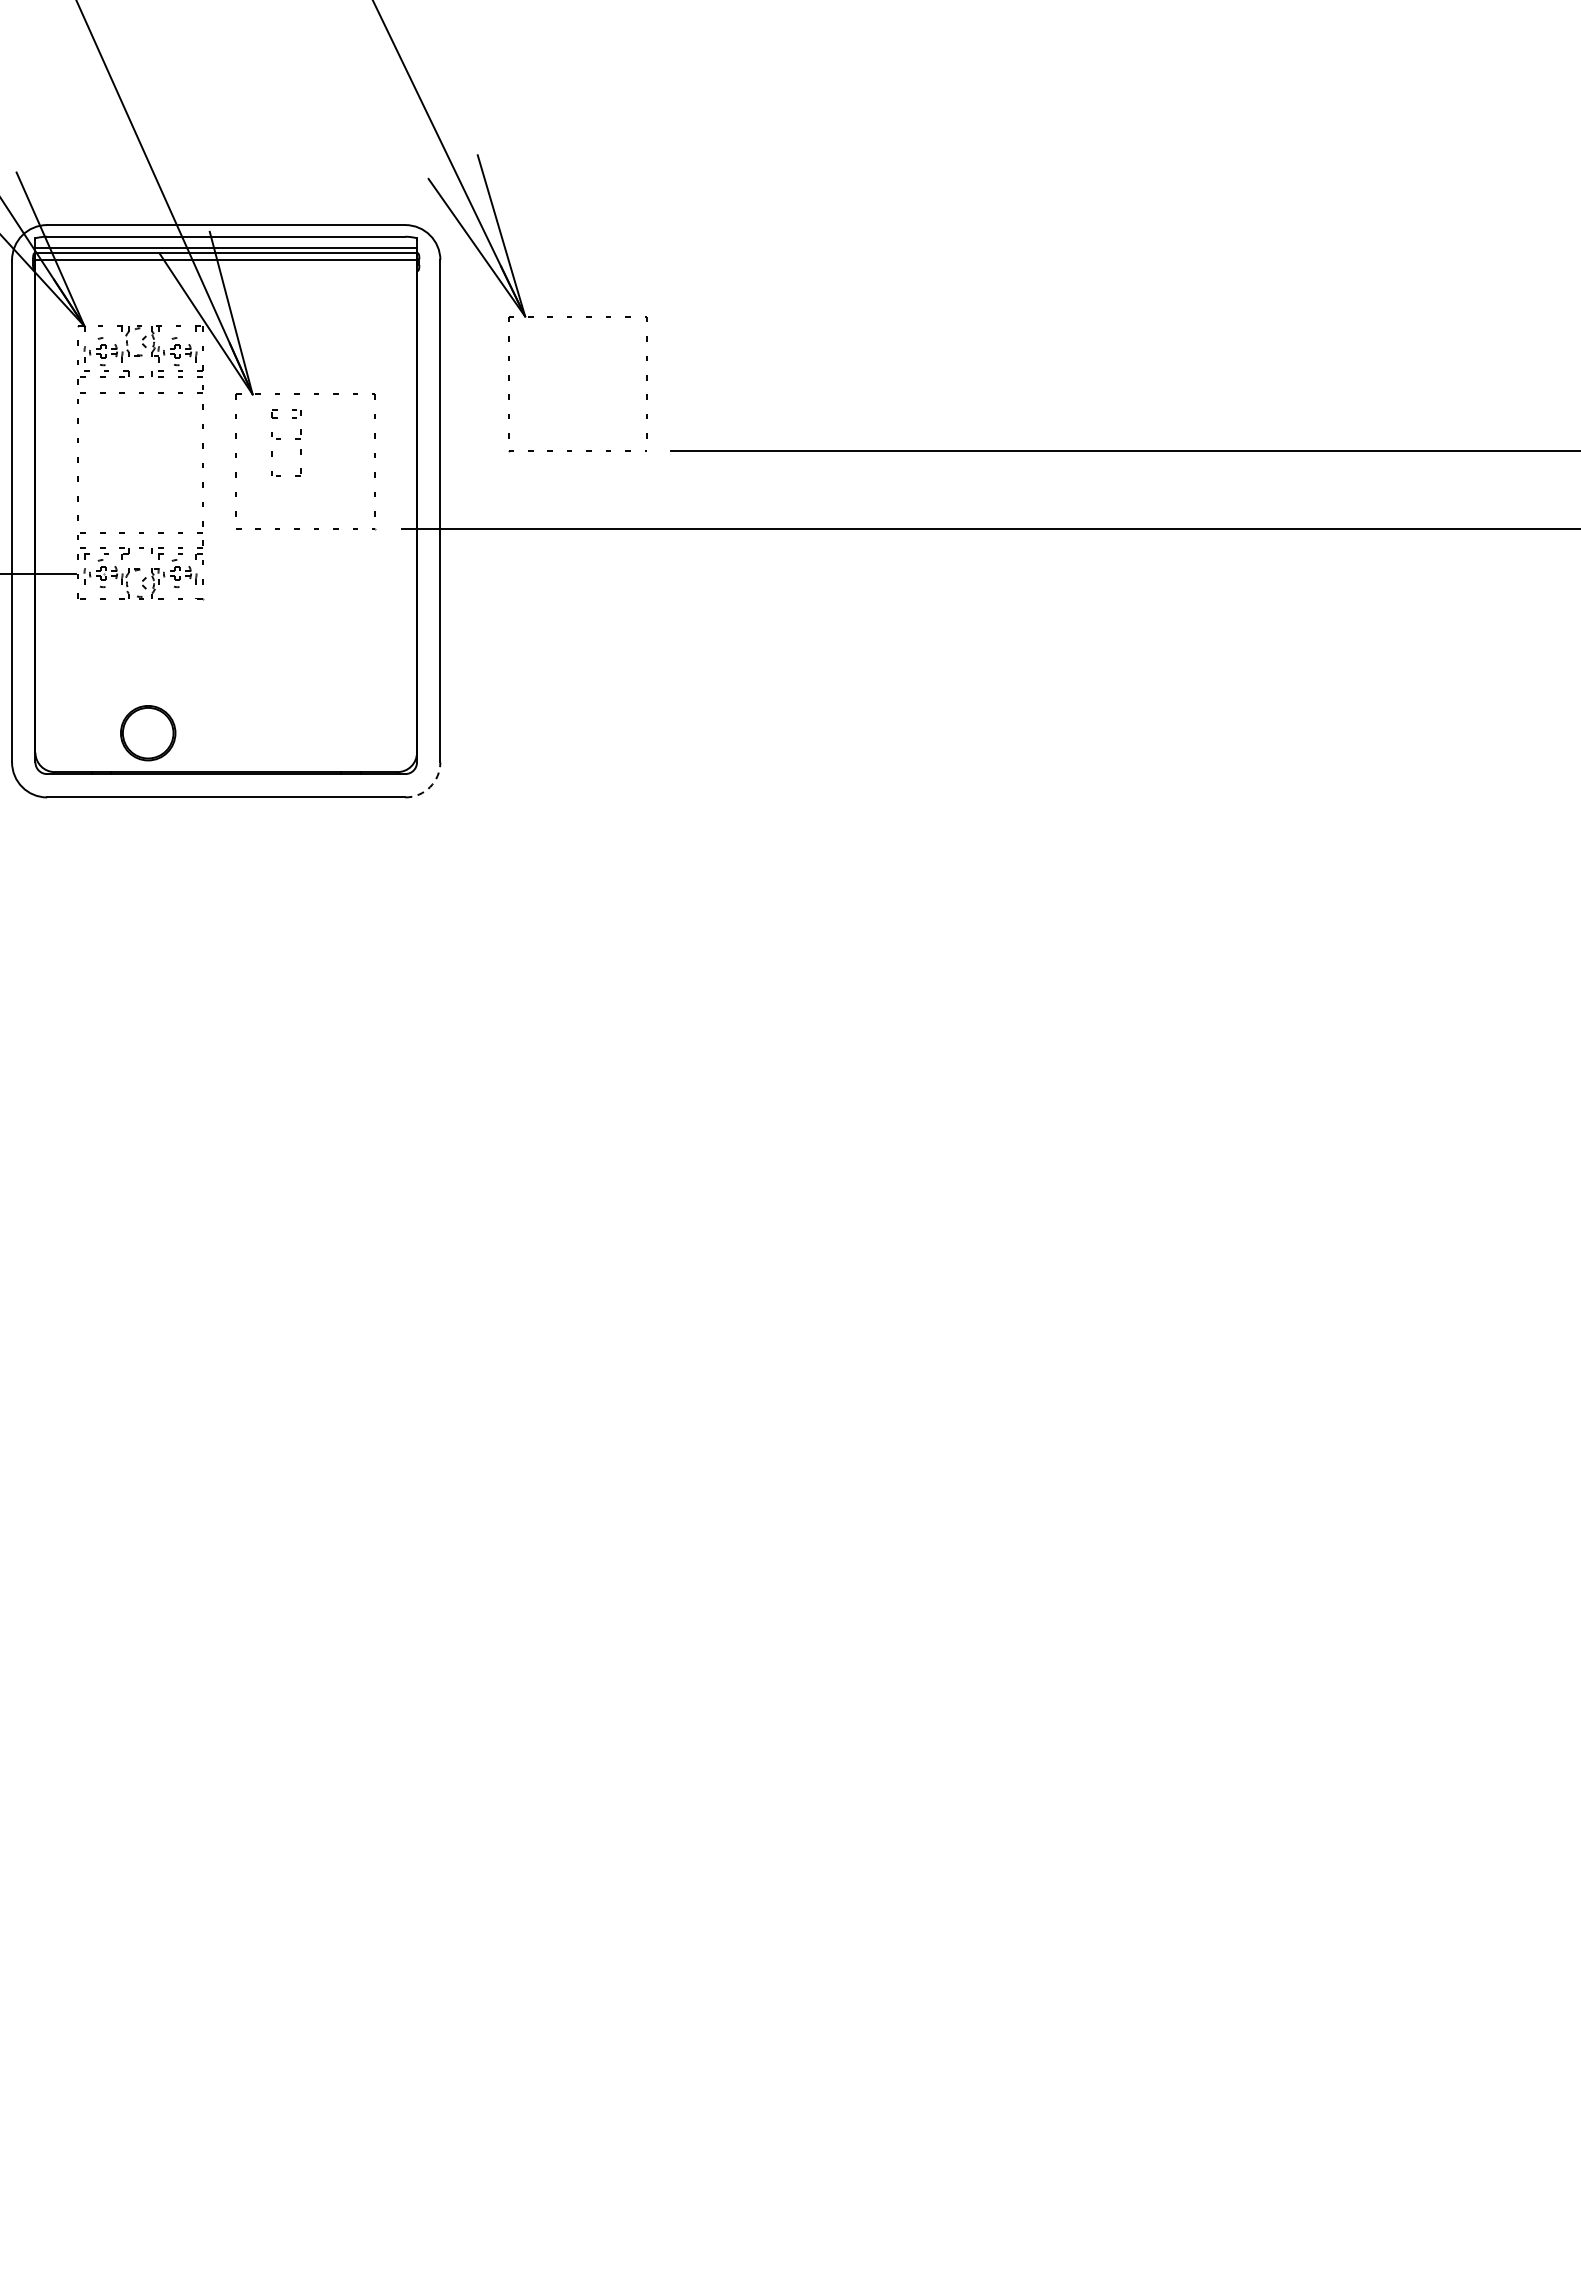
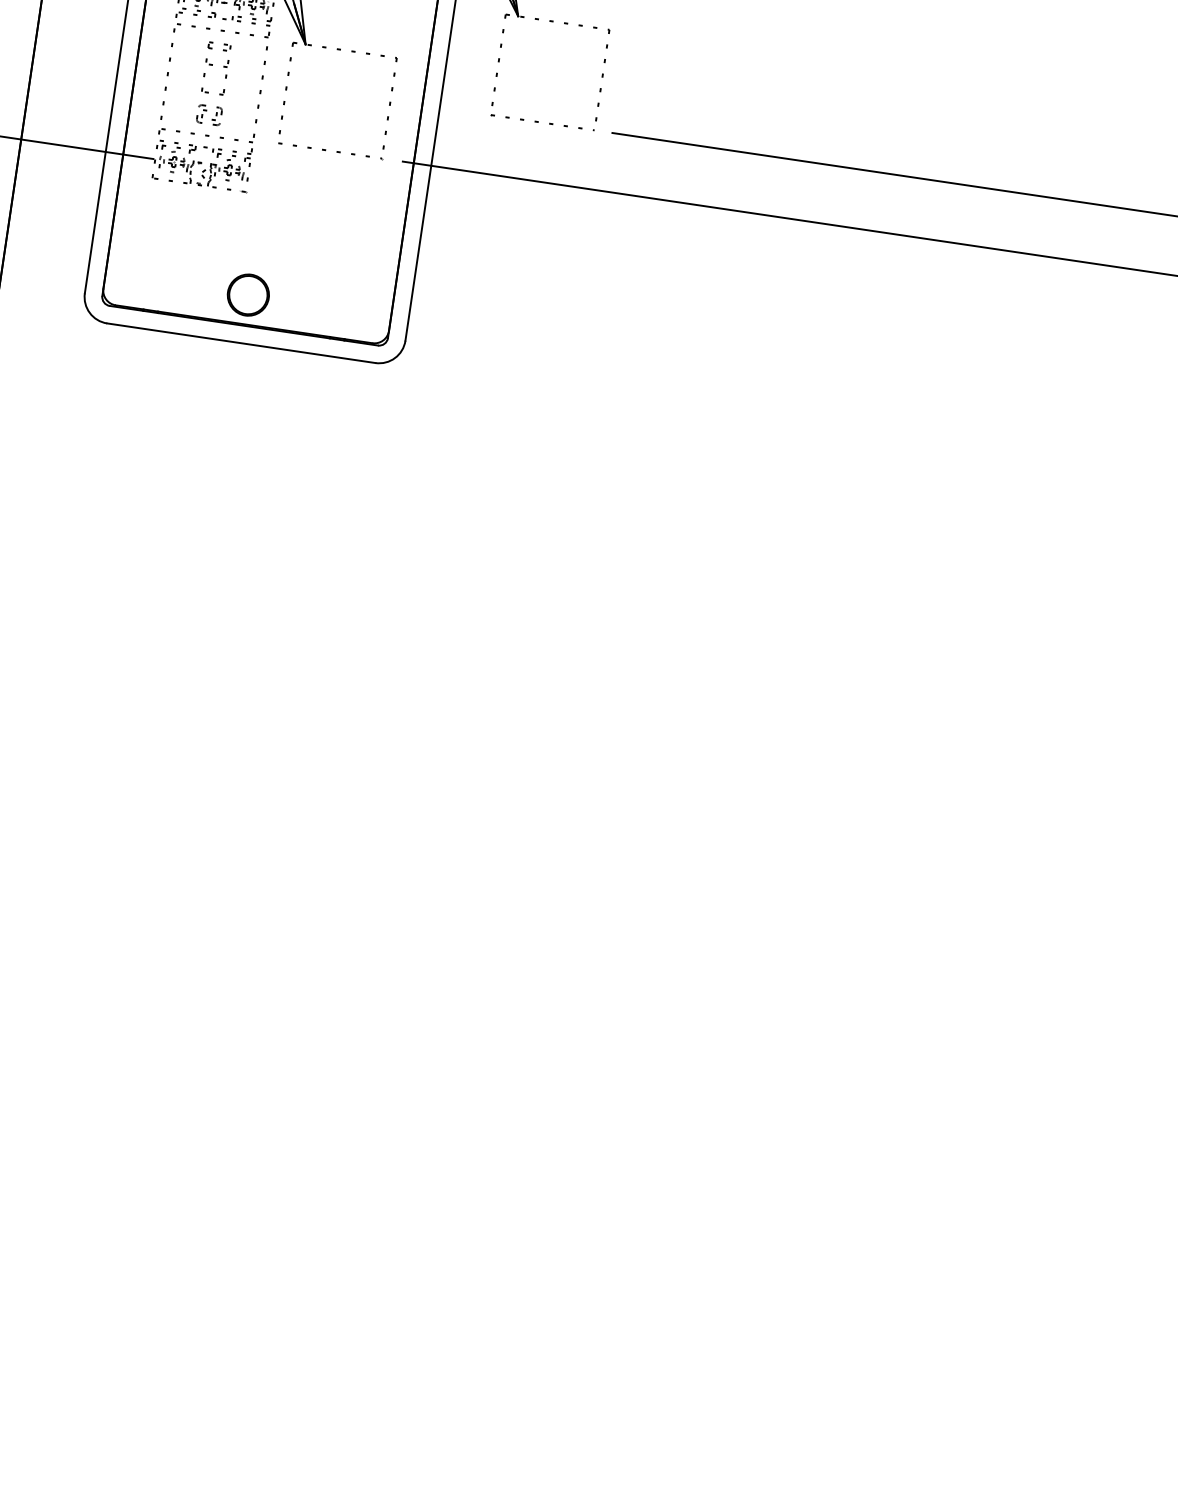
part: (280, 439) -> (212, 65), moved
part: (140, 504) -> (209, 114), added
part: (148, 733) -> (248, 295), moved
arc: (430, 787) -> (395, 358), dashed -> solid

